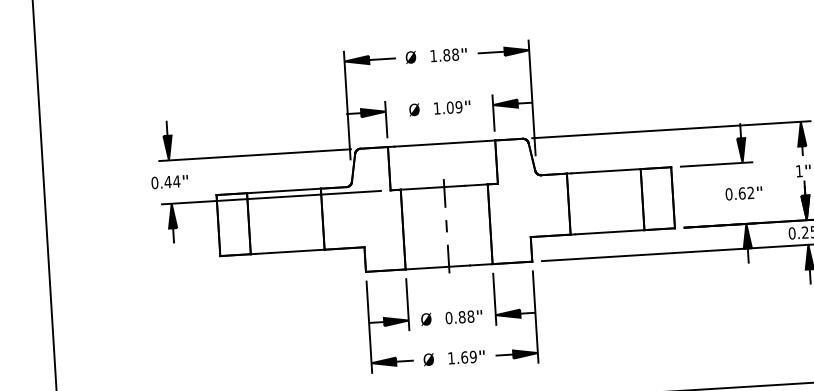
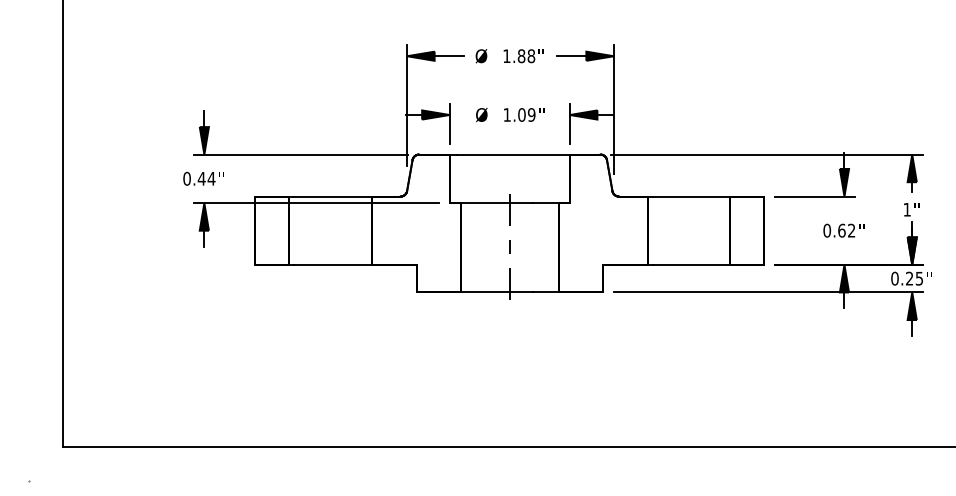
part: (452, 322) -> (509, 354), removed

